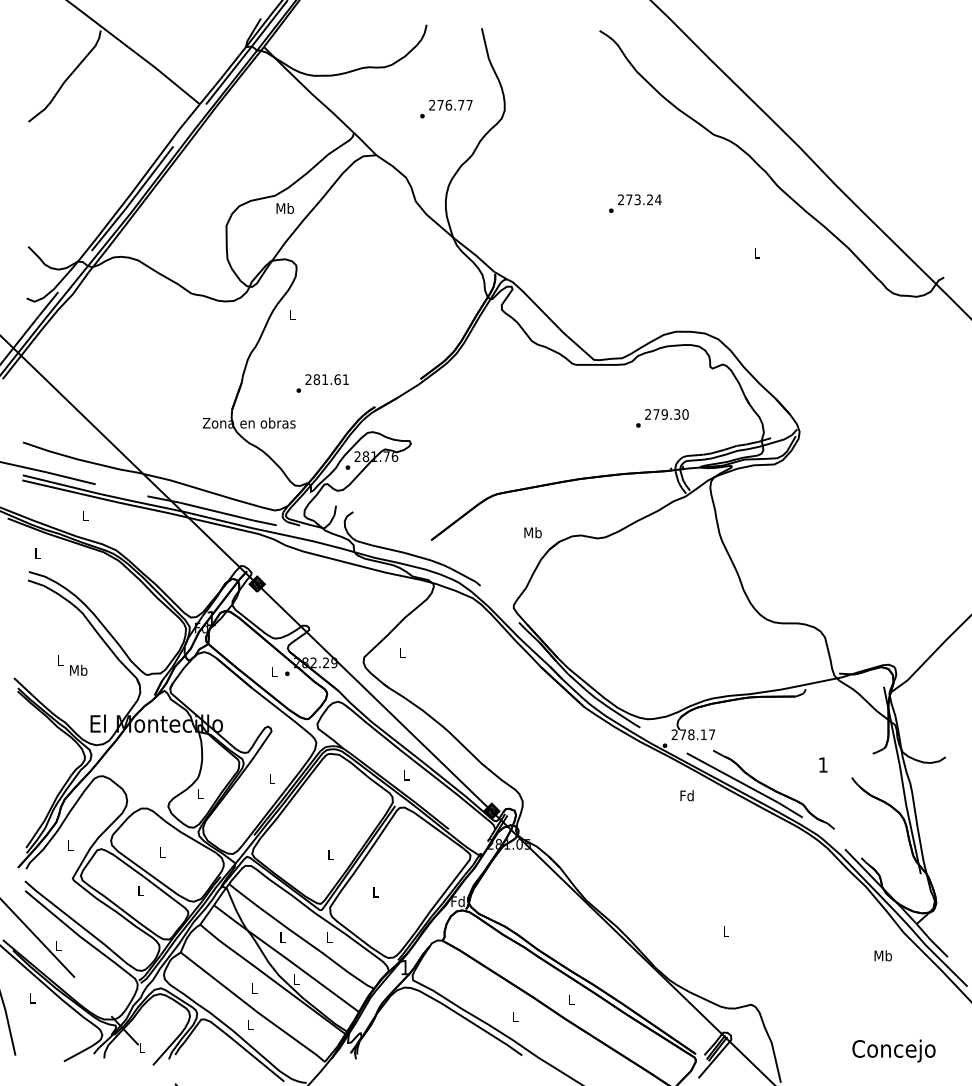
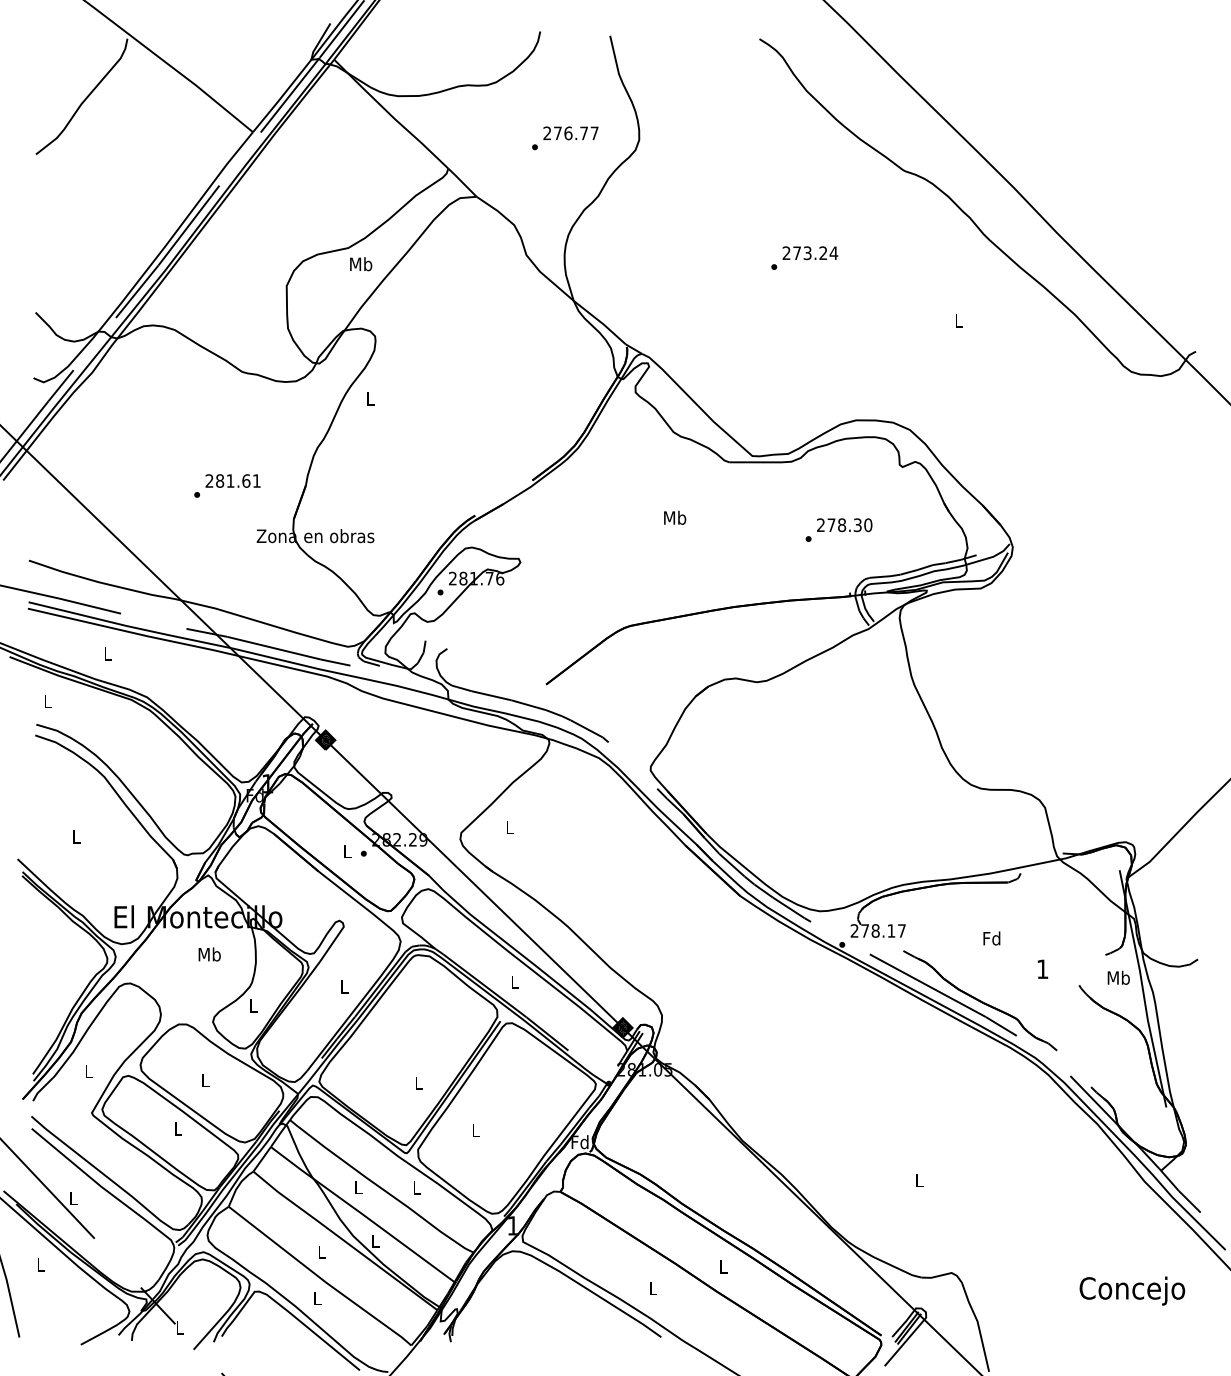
text: (322, 383) -> (227, 485), moved
text: (664, 414) -> (841, 525), 279.30 -> 278.30
text: (532, 532) -> (674, 517), moved
text: (78, 669) -> (209, 953), moved
text: (686, 795) -> (991, 938), moved
text: (882, 955) -> (1117, 977), moved
text: (893, 1050) -> (1131, 1290), moved

